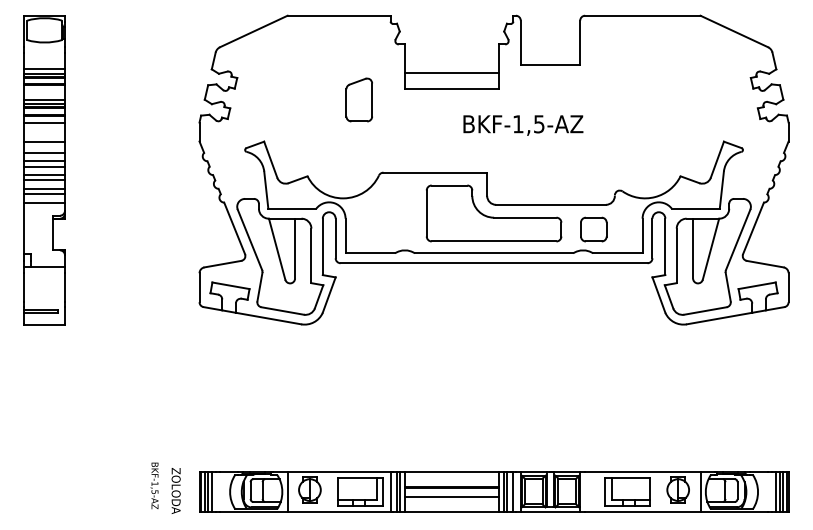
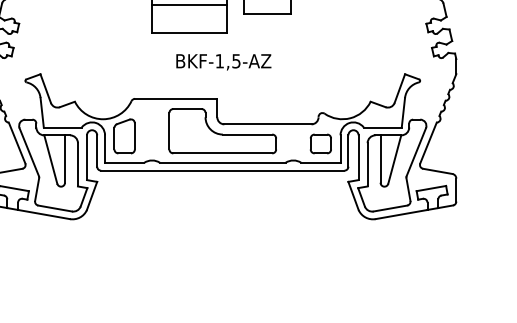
line: (451, 72) -> (189, 5), moved
part: (358, 99) -> (124, 135), moved
text: (523, 125) -> (223, 62), moved
part: (593, 229) -> (320, 143), moved

